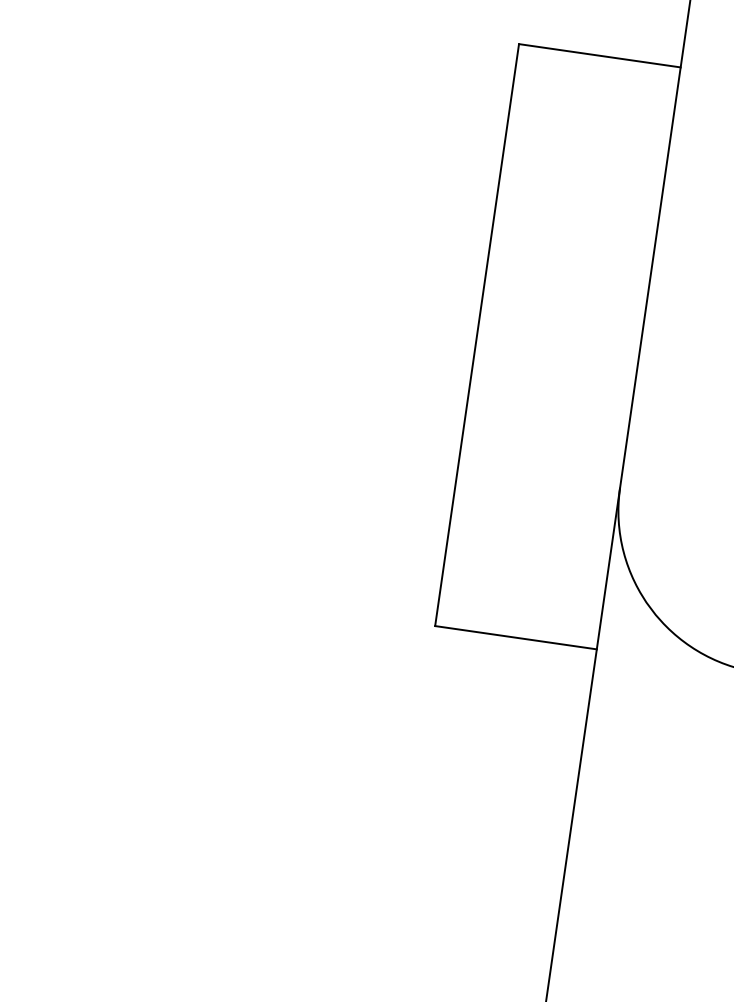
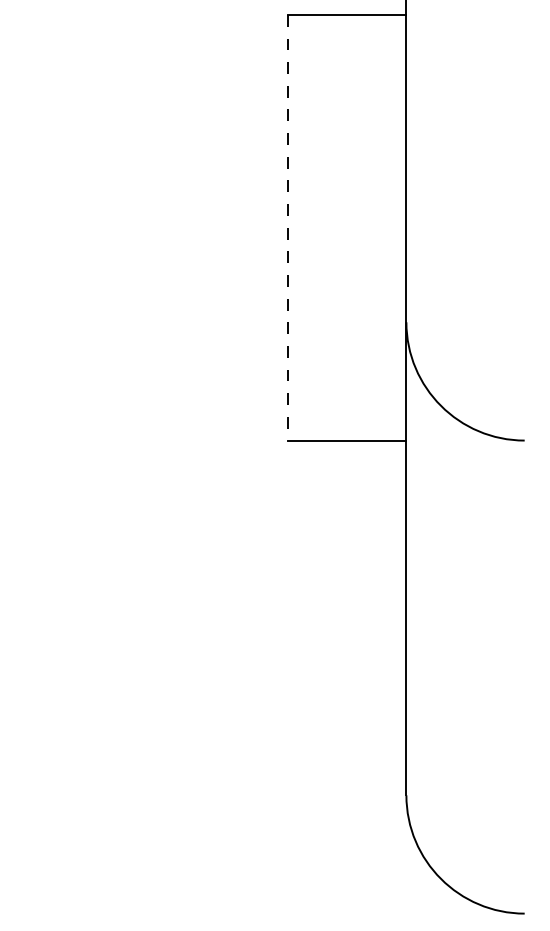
line: (477, 334) -> (288, 227), solid -> dashed

